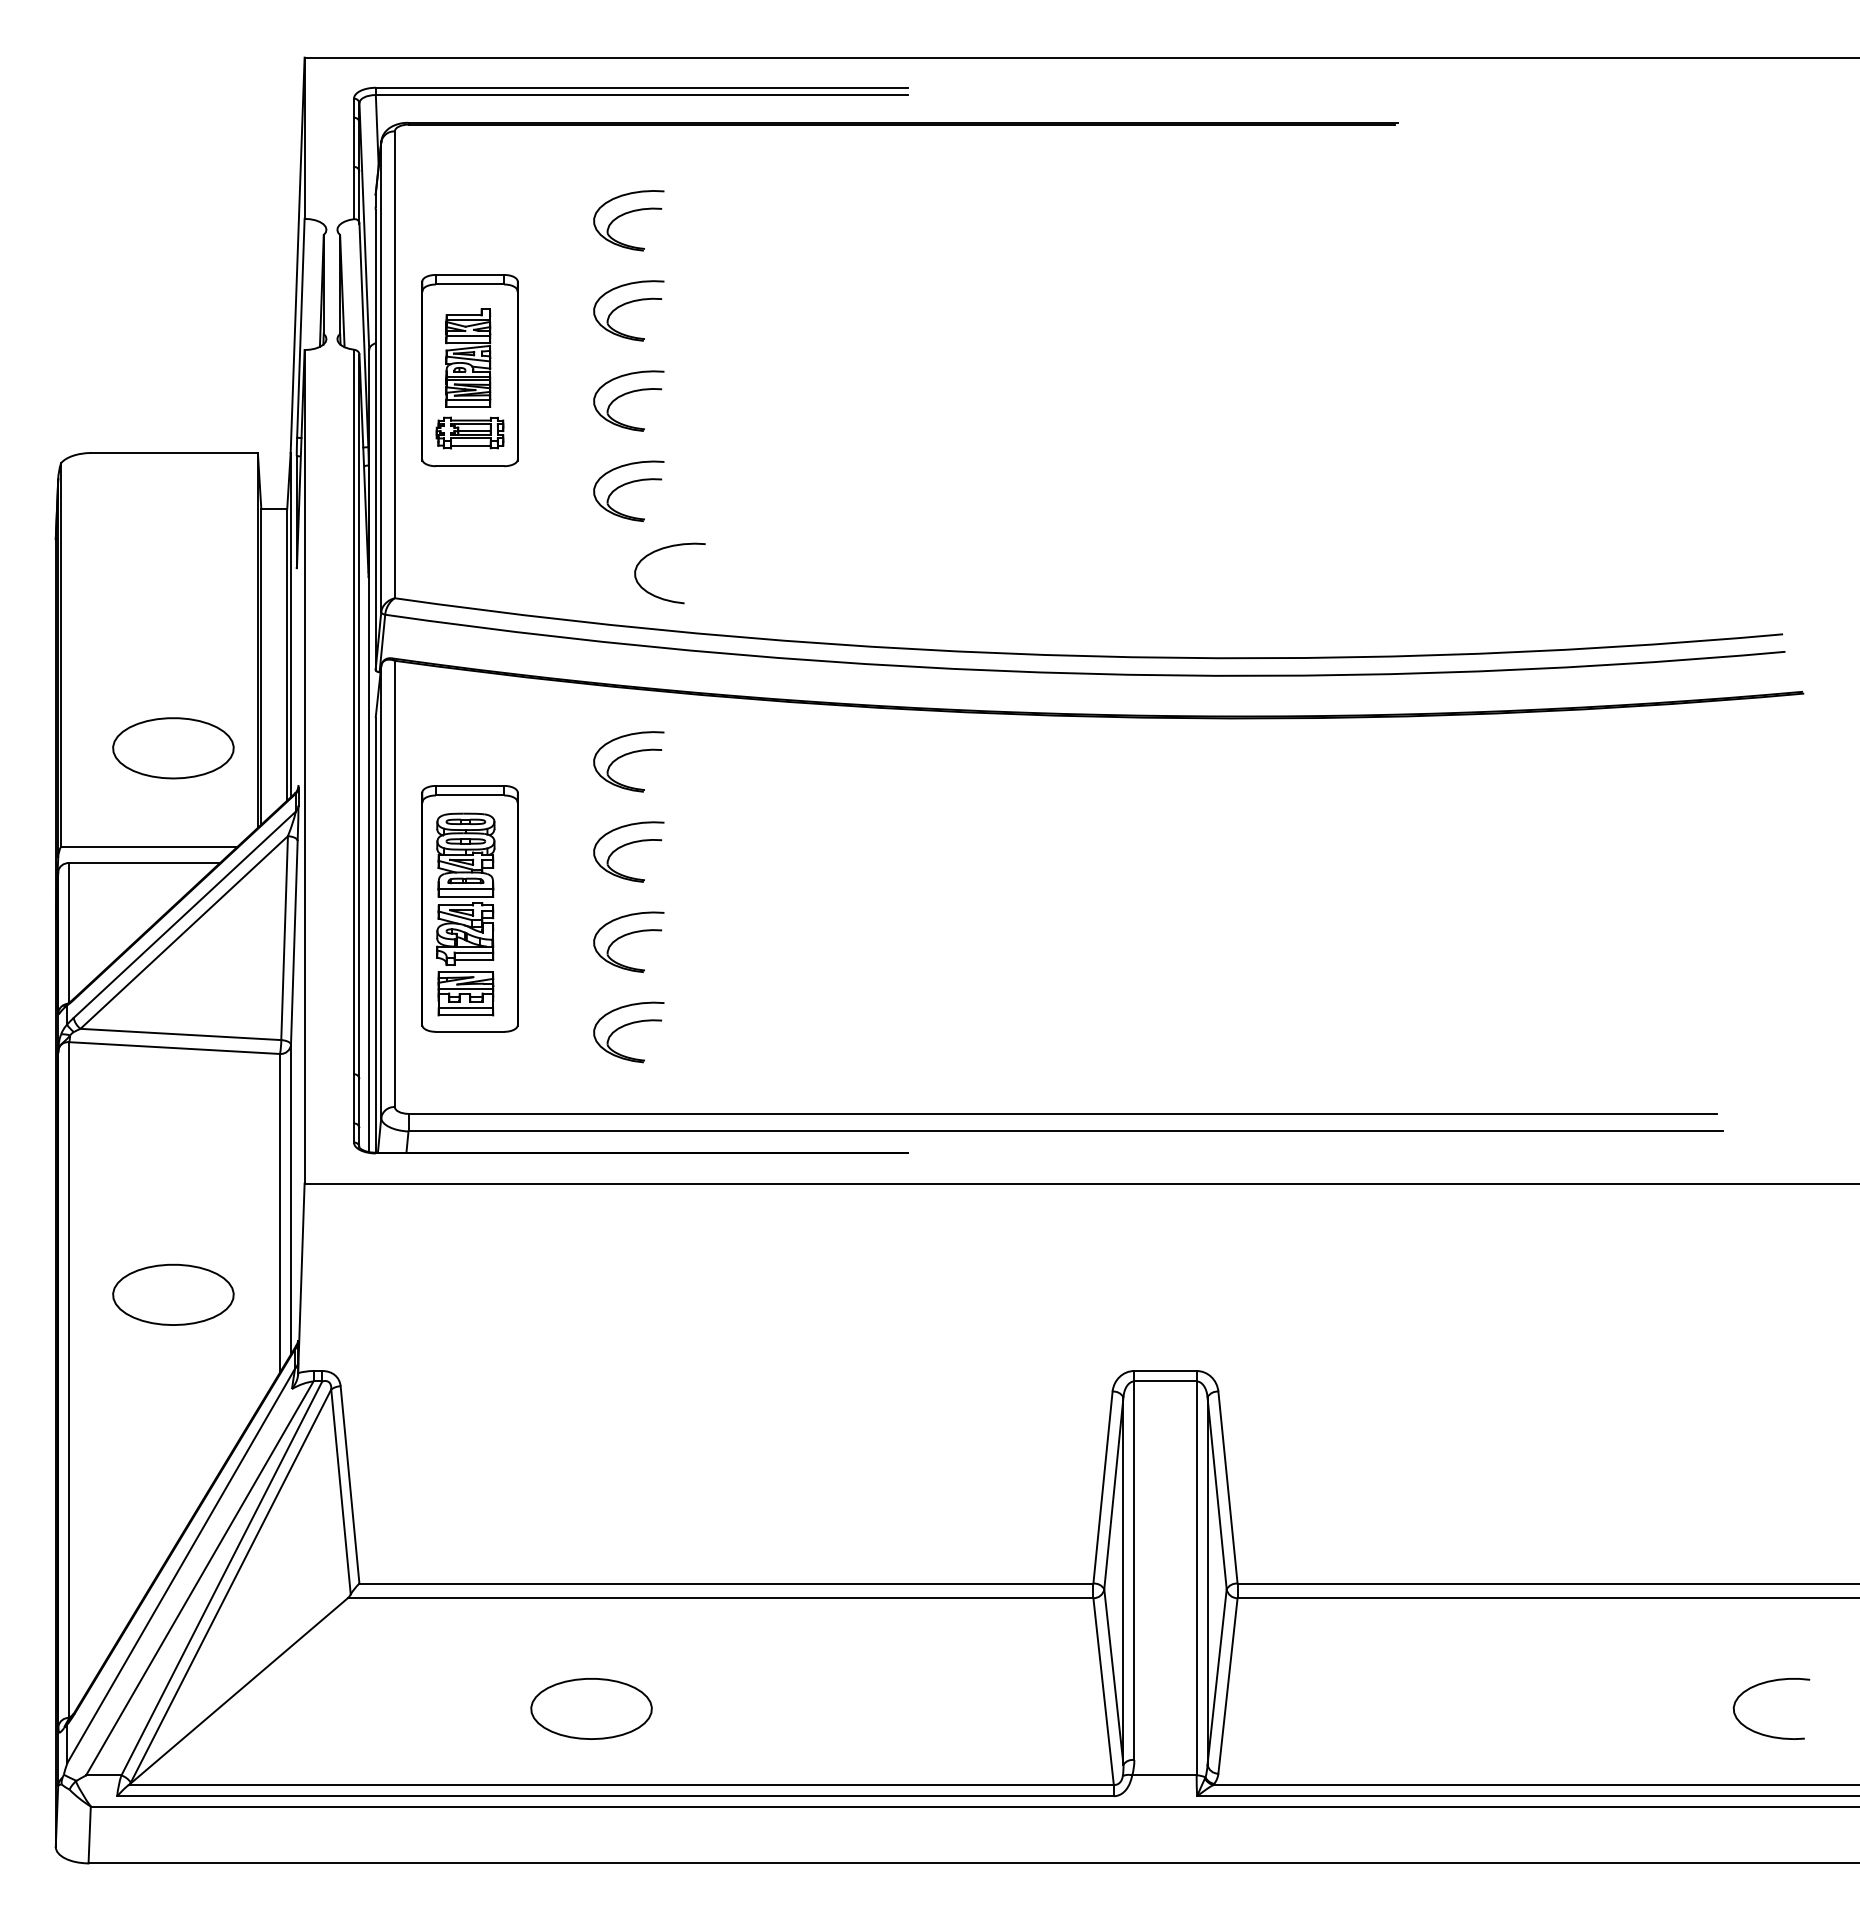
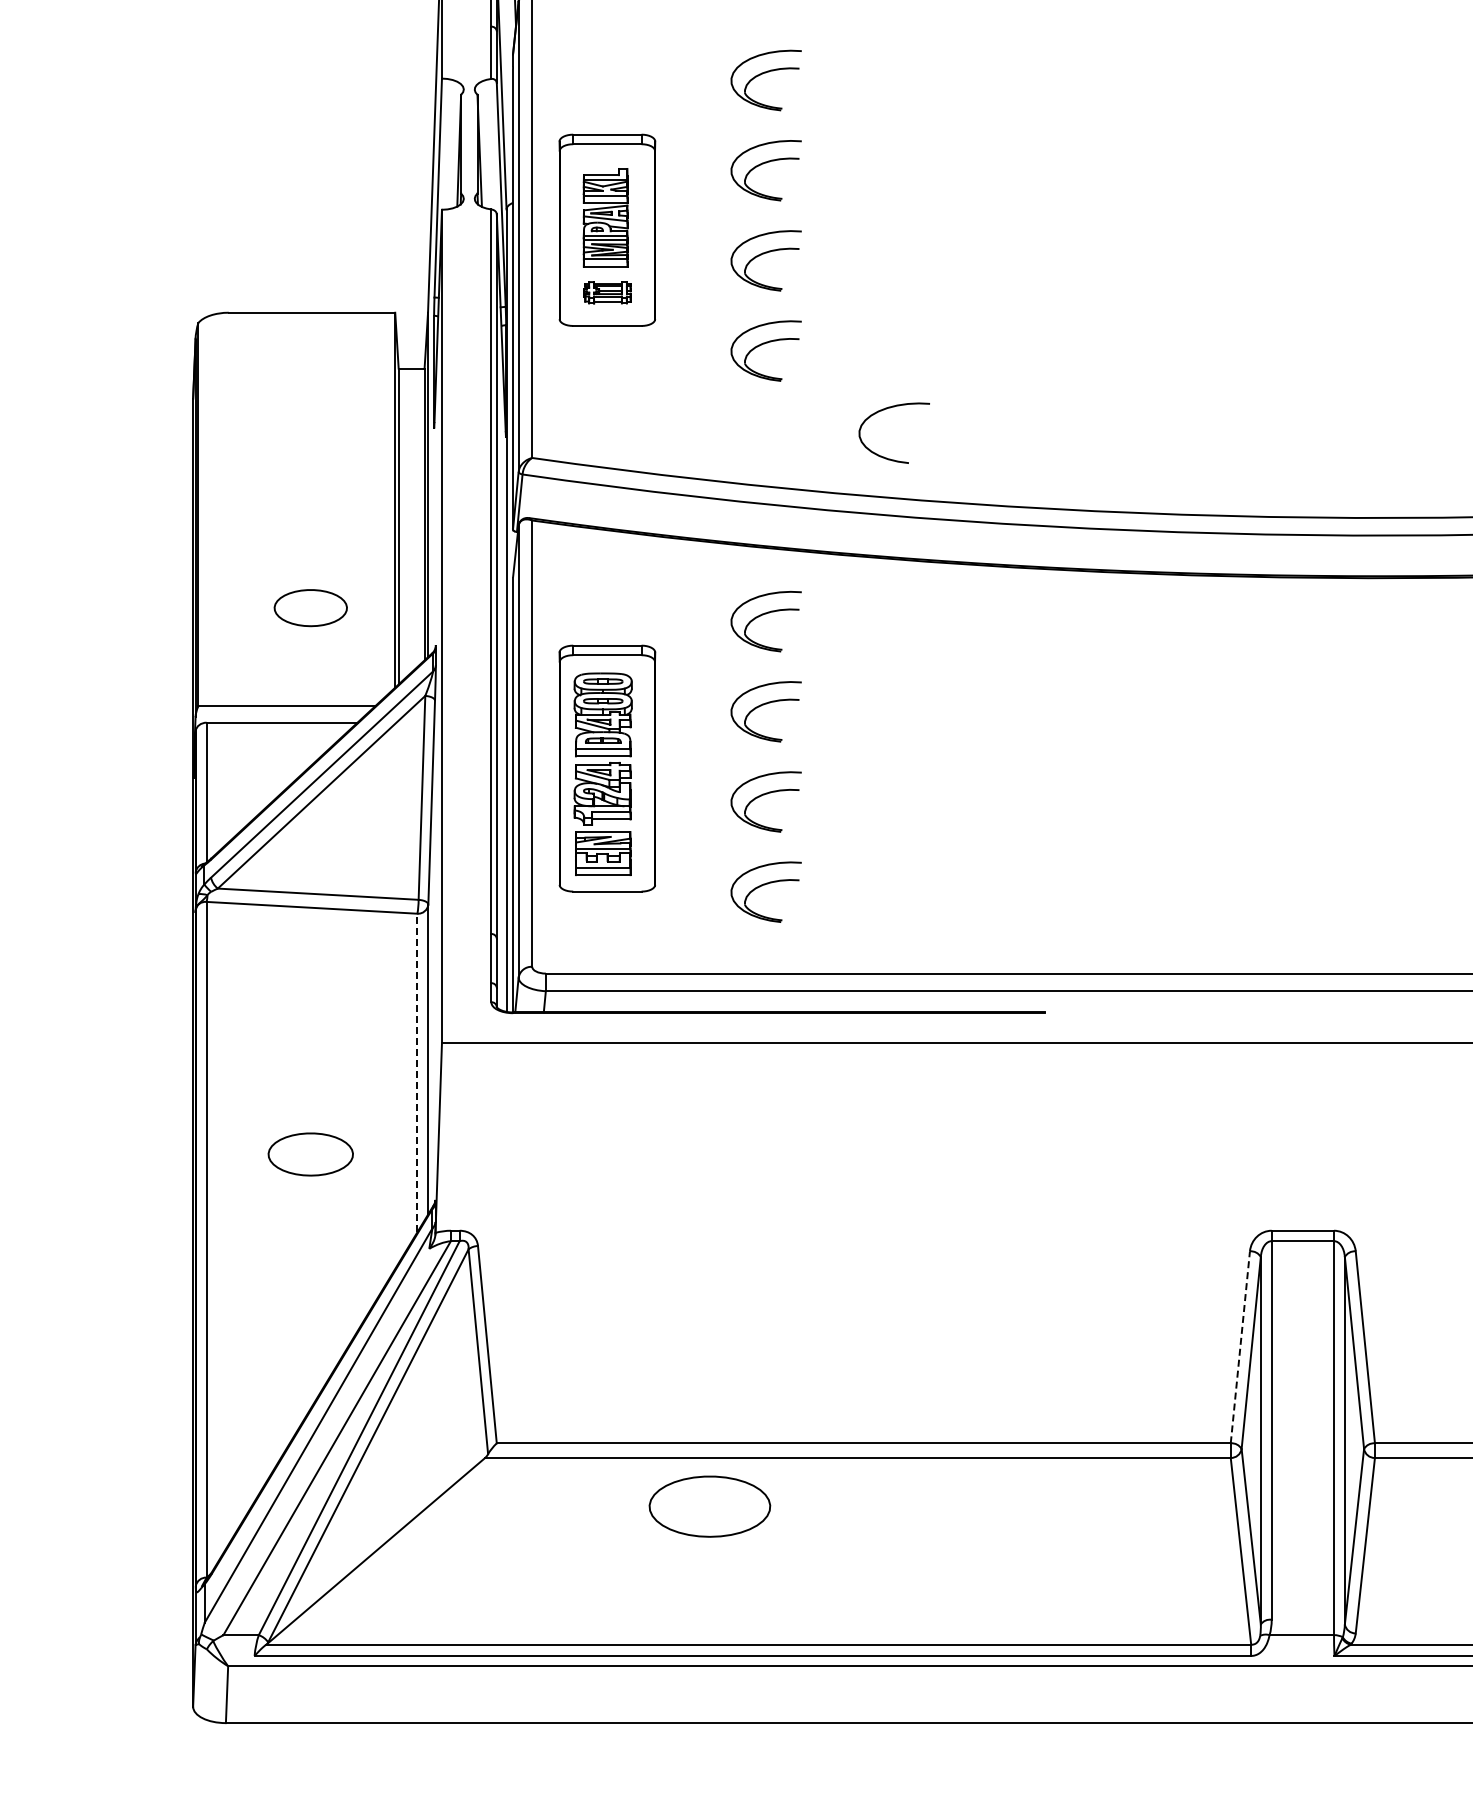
part: (469, 432) -> (606, 292), size x0.7
curve: (660, 550) -> (884, 410), moved
part: (173, 748) -> (310, 608), size x0.6
line: (280, 1212) -> (417, 1072), solid -> dashed
part: (173, 1294) -> (310, 1154), size x0.7
line: (1103, 1487) -> (1240, 1347), solid -> dashed
part: (591, 1708) -> (709, 1506), moved

